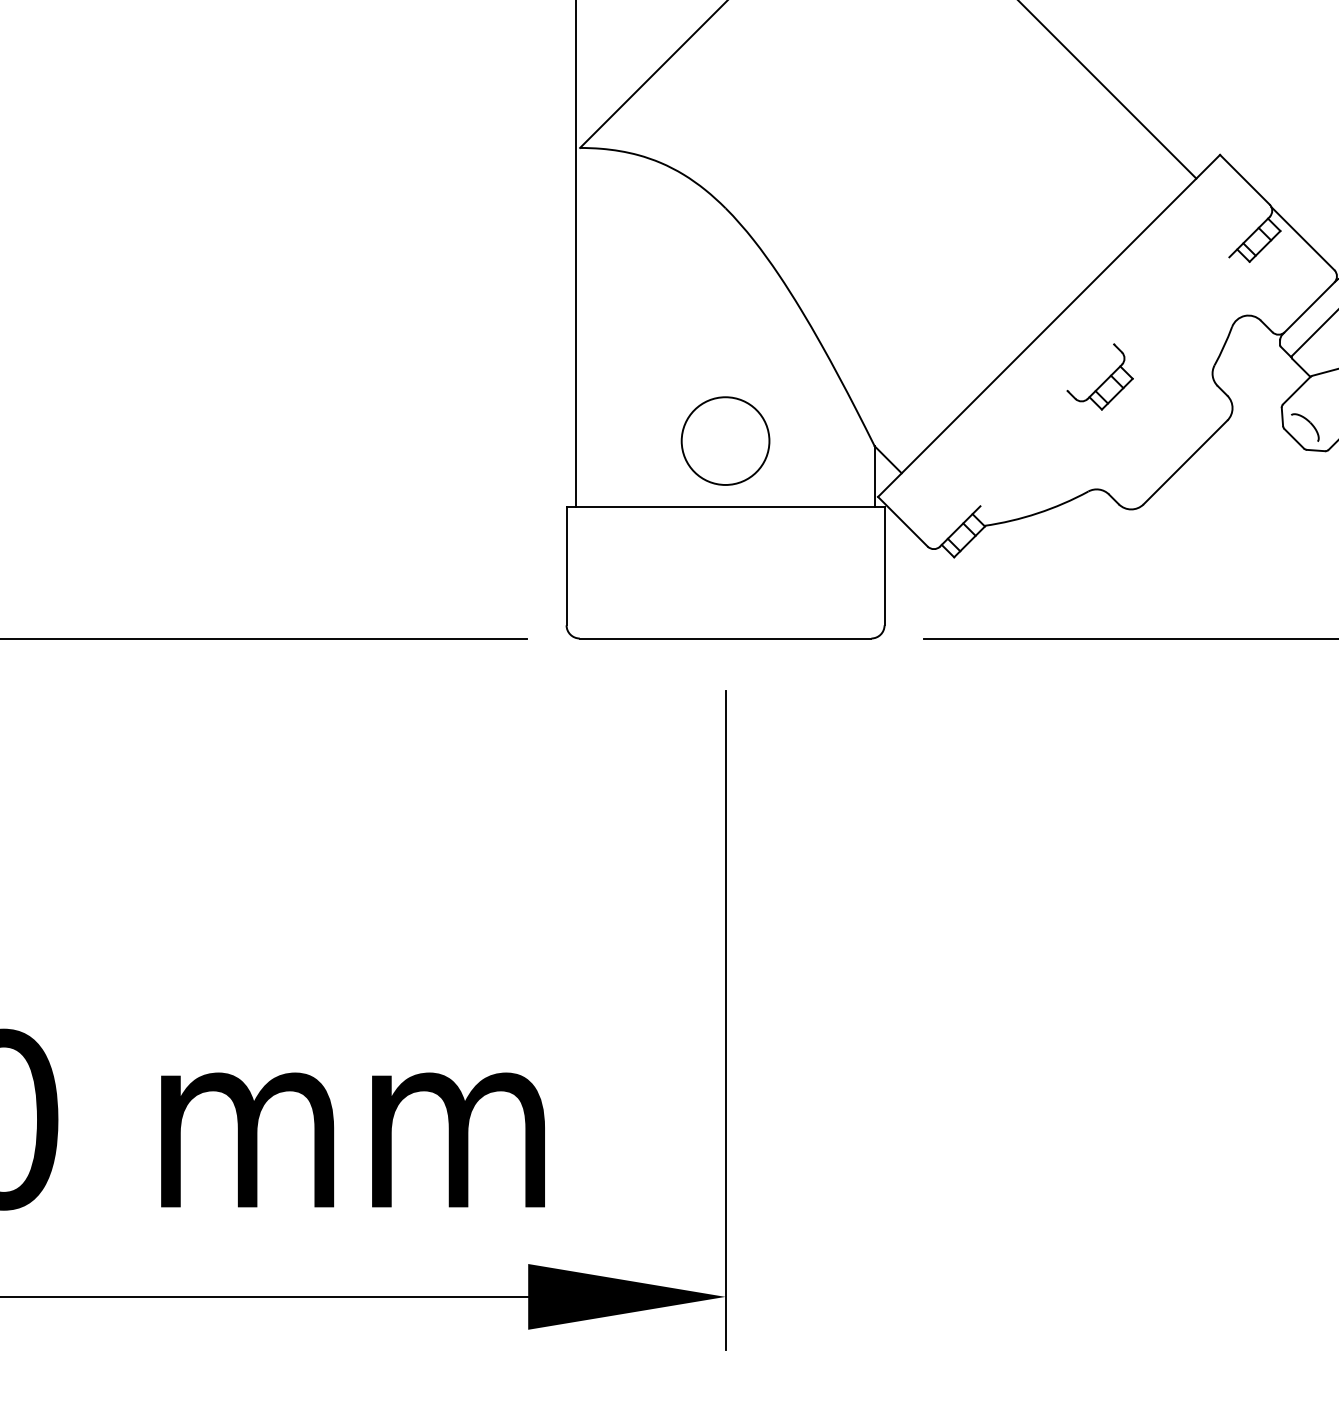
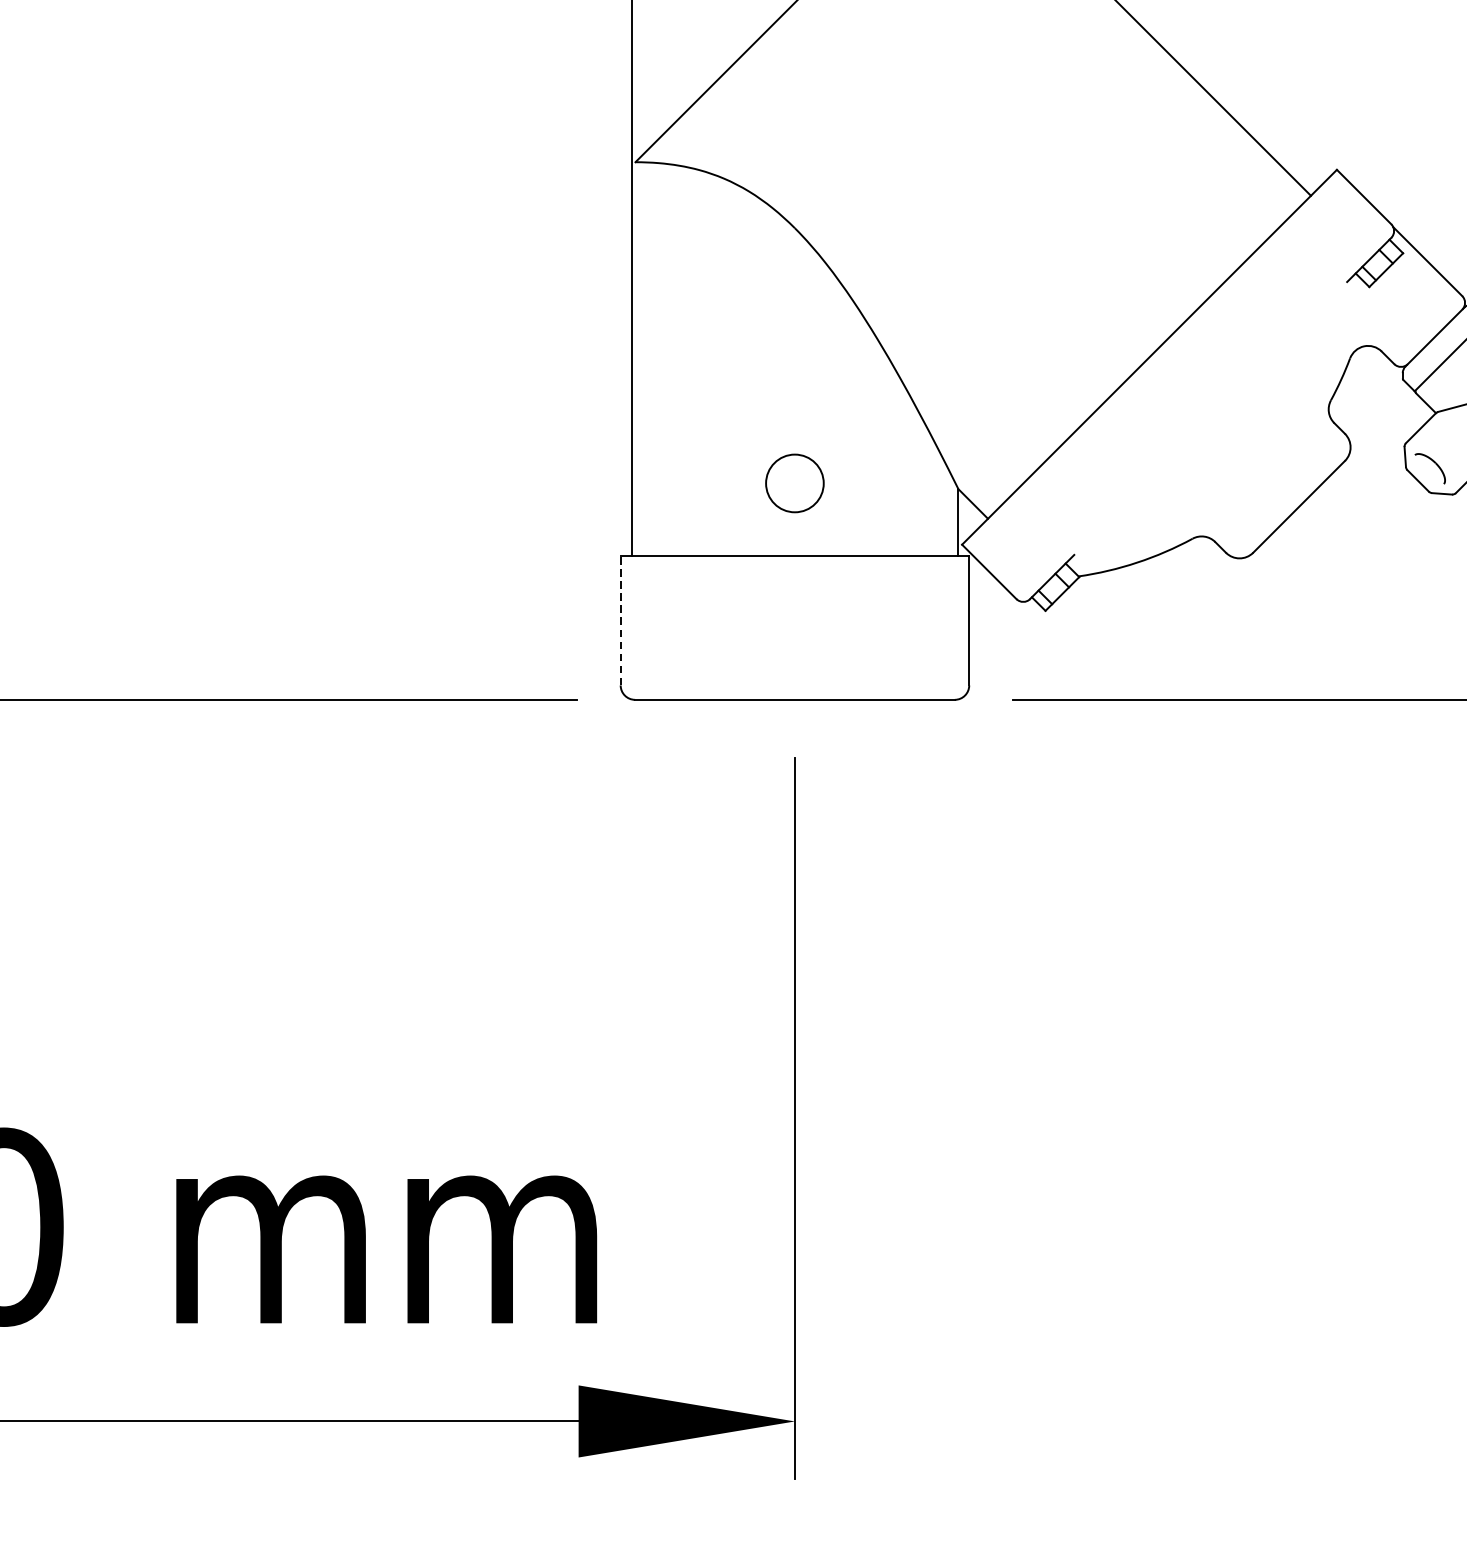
part: (1104, 380) -> (1210, 417), removed
circle: (725, 440) -> (794, 482), size x0.6
line: (566, 565) -> (620, 619), solid -> dashed

